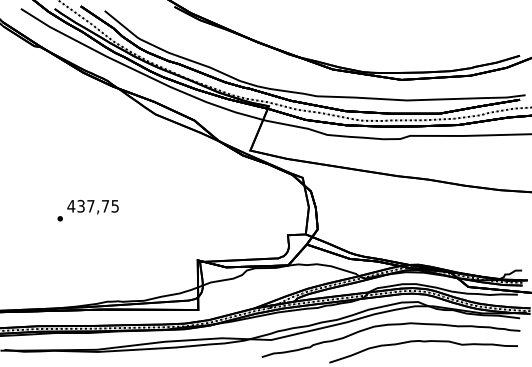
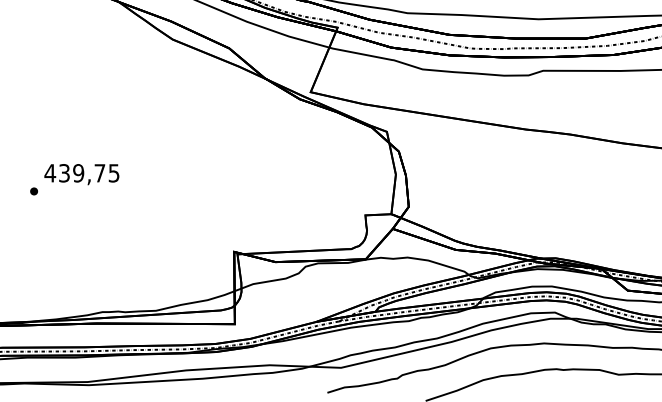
text: (90, 206) -> (78, 173), 437,75 -> 439,75

